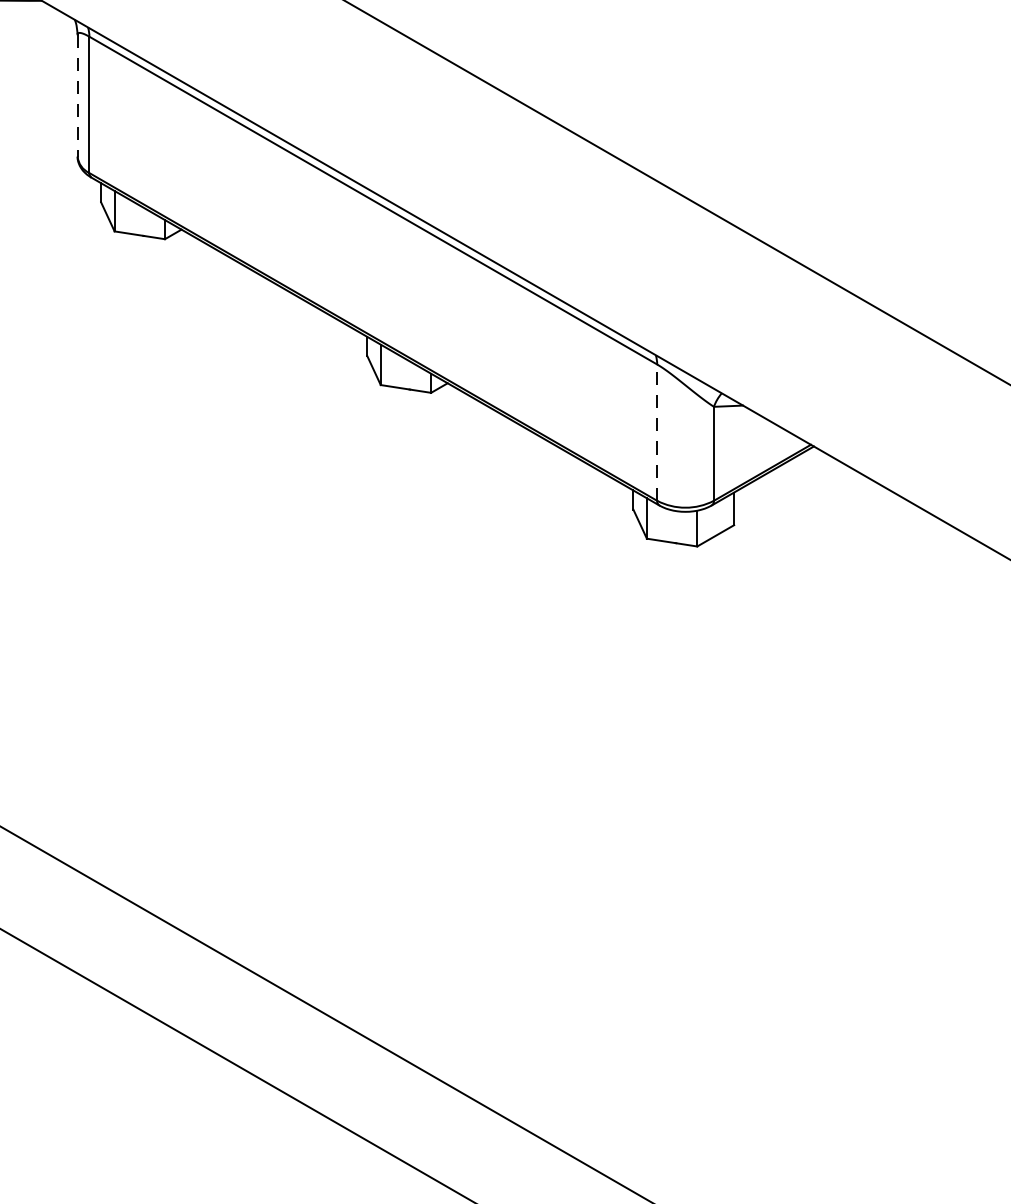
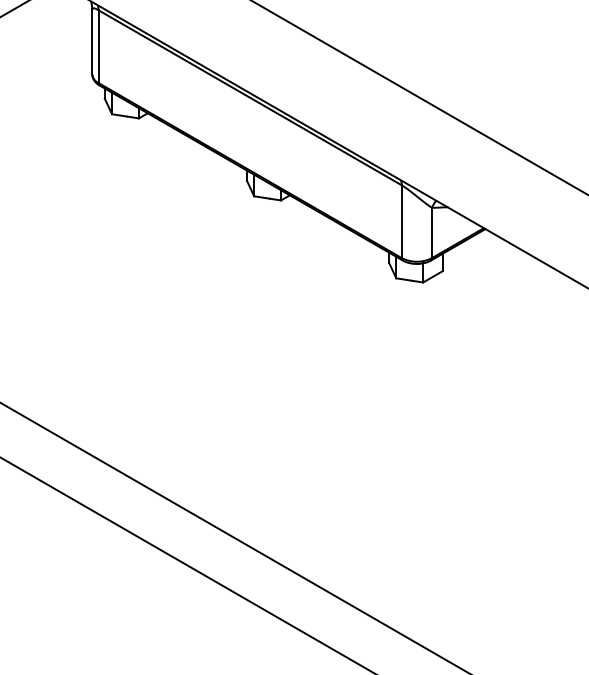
line: (78, 95) -> (92, 41), dashed -> solid
line: (656, 432) -> (401, 221), dashed -> solid

